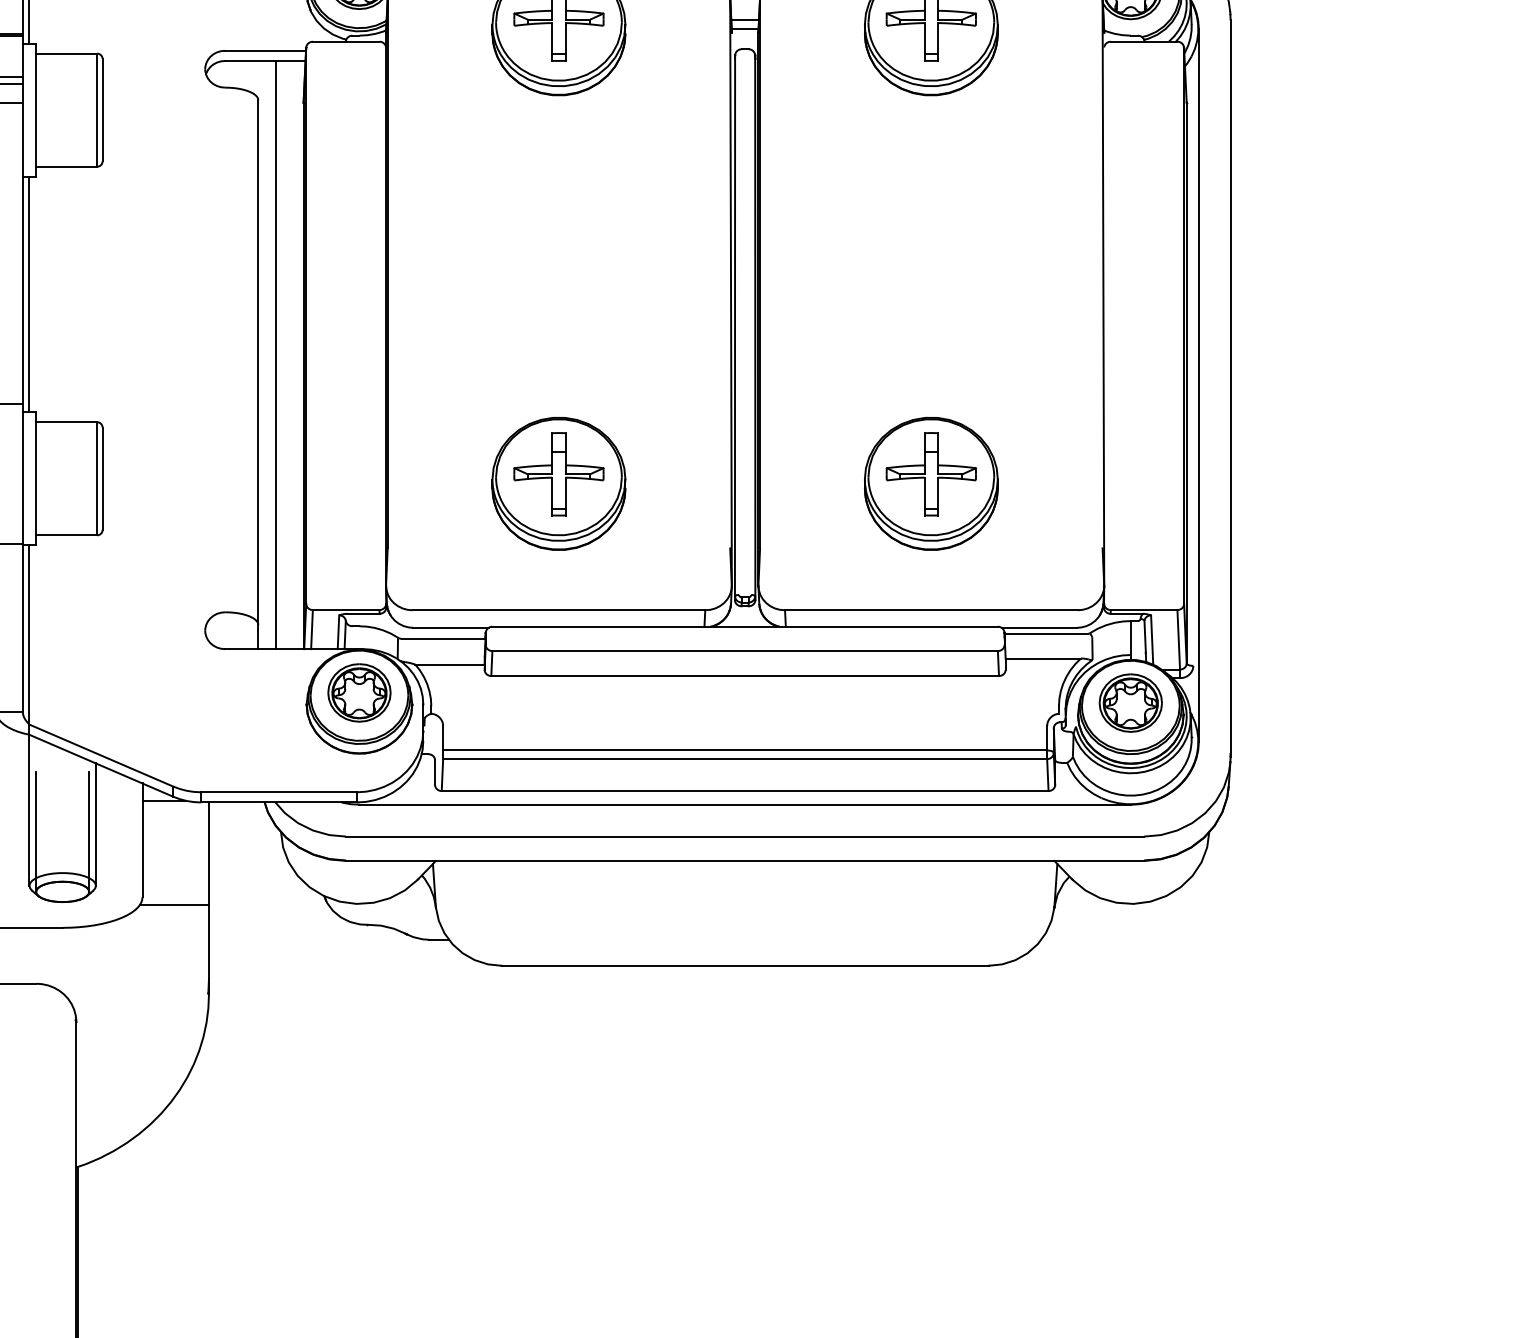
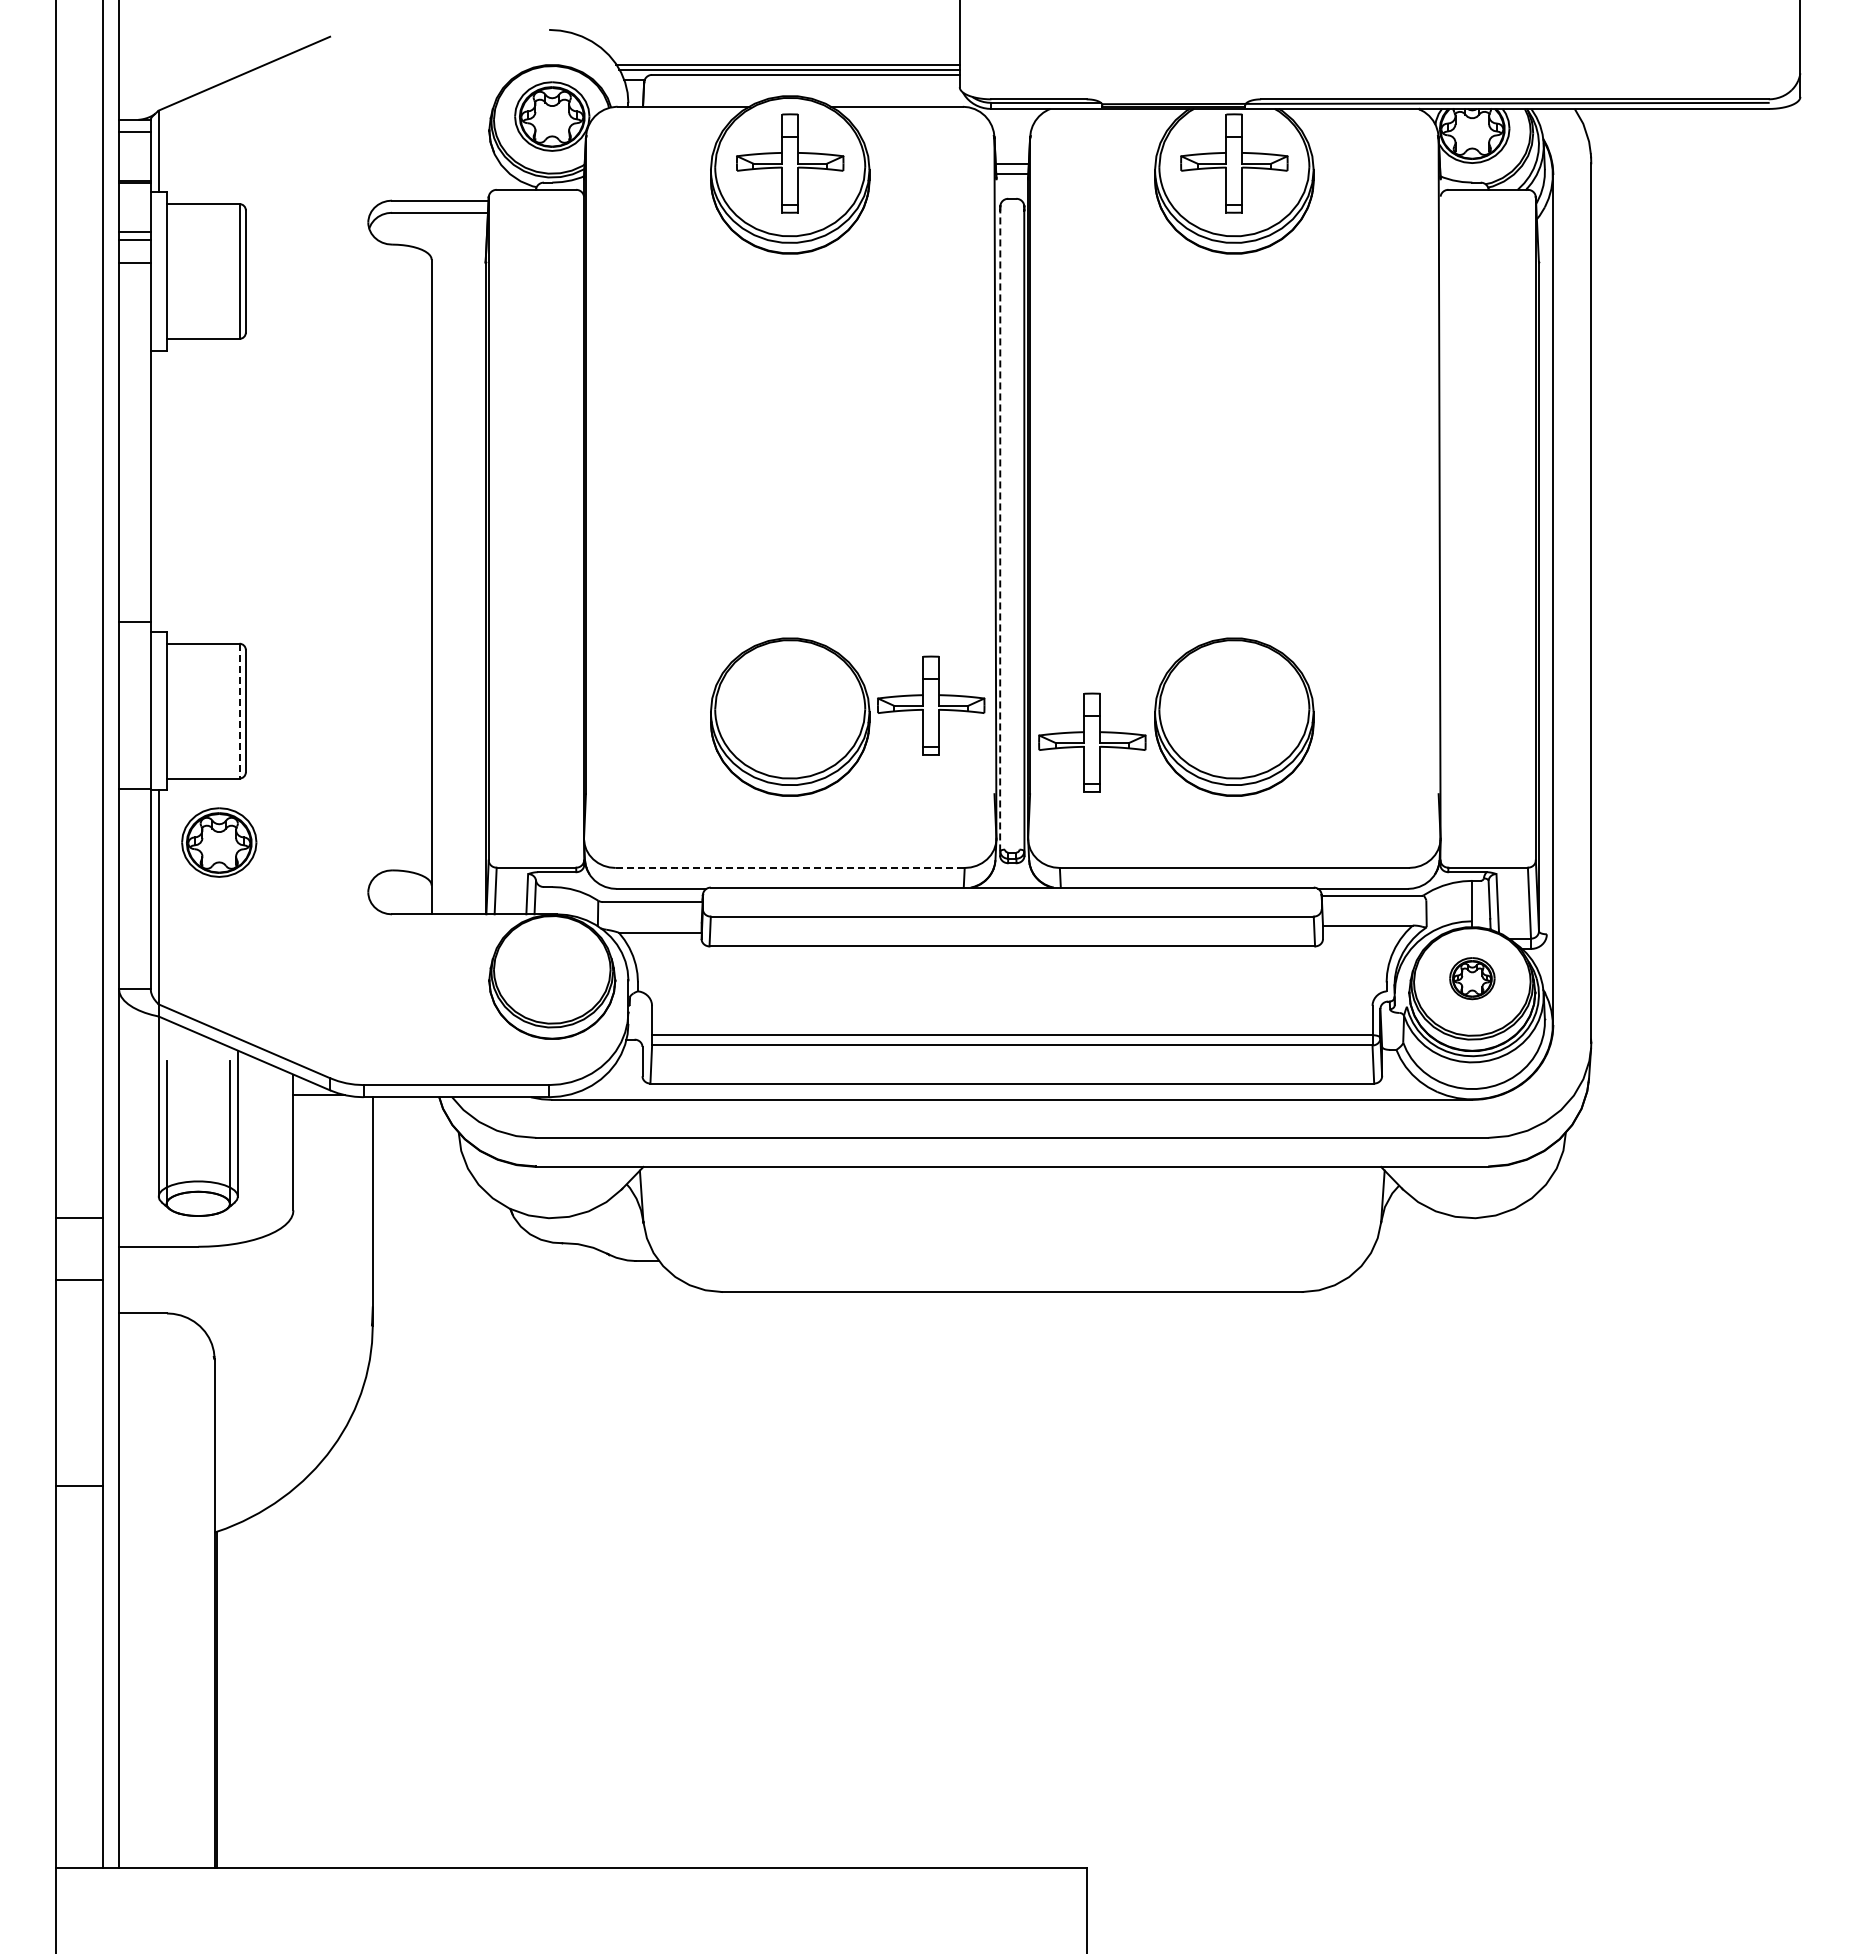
line: (29, 293) -> (158, 490), removed
line: (735, 328) -> (1000, 531), solid -> dashed
line: (276, 355) -> (453, 563), removed
part: (559, 474) -> (931, 705), moved
part: (931, 474) -> (1092, 742), moved
line: (97, 479) -> (239, 711), solid -> dashed
line: (559, 609) -> (790, 867), solid -> dashed
part: (359, 692) -> (219, 842), moved
part: (1130, 702) -> (1472, 978), size x0.6
line: (174, 904) -> (331, 1219), removed

